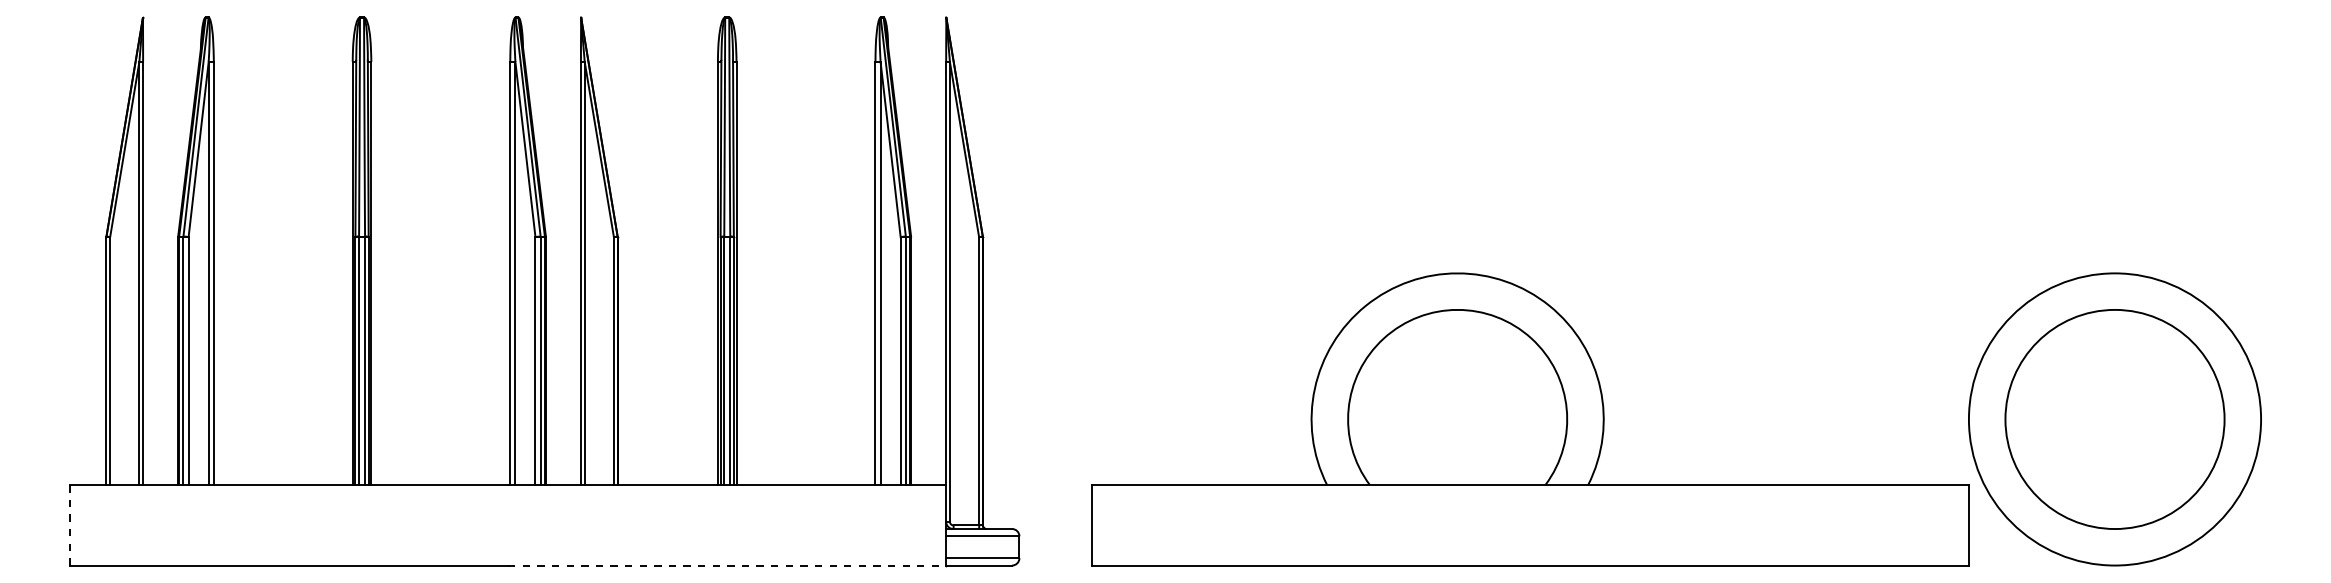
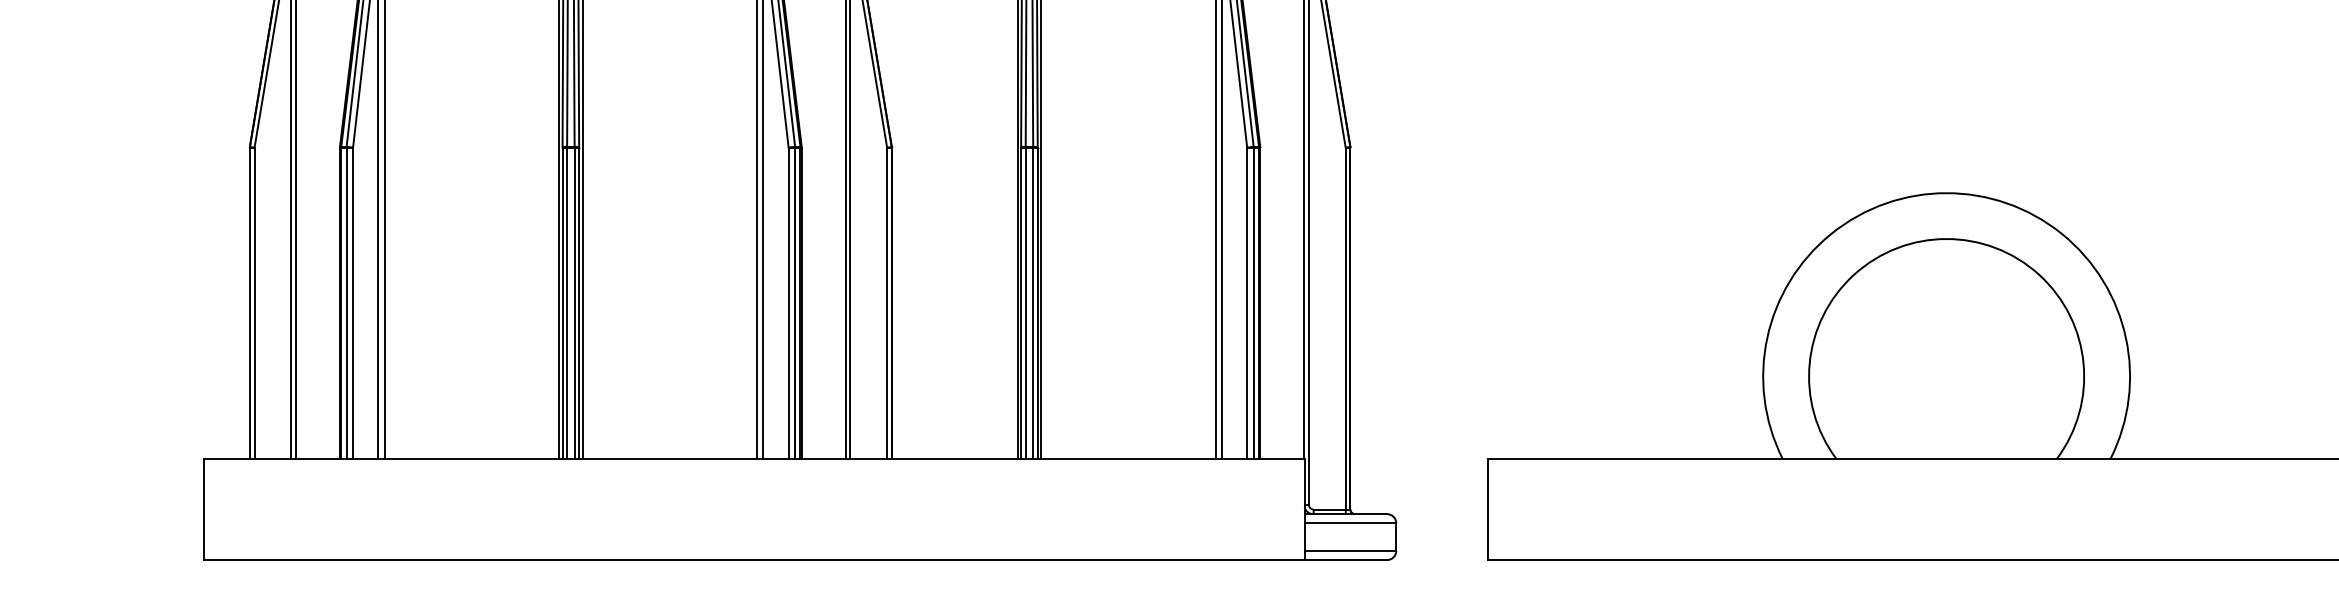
line: (69, 525) -> (203, 509), dashed -> solid
line: (727, 565) -> (1029, 559), dashed -> solid

